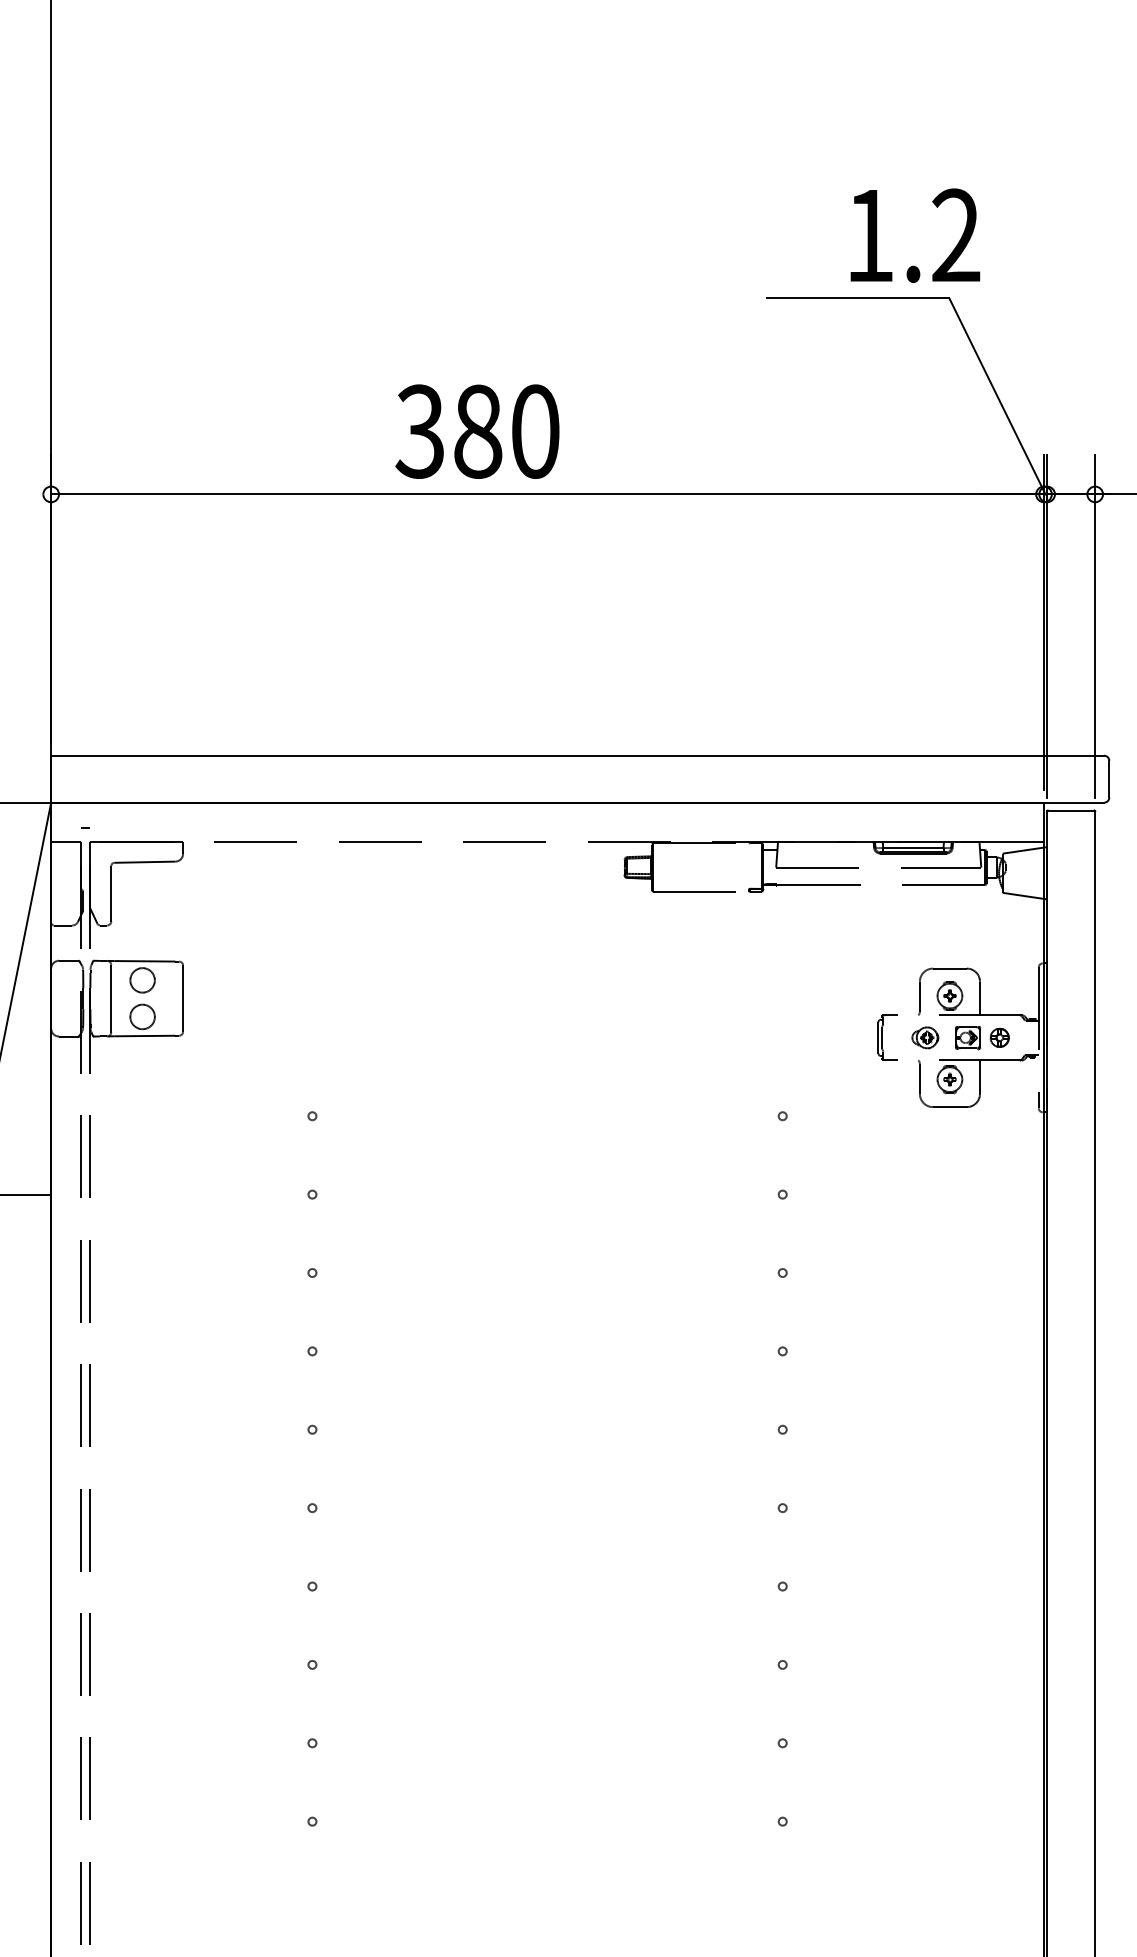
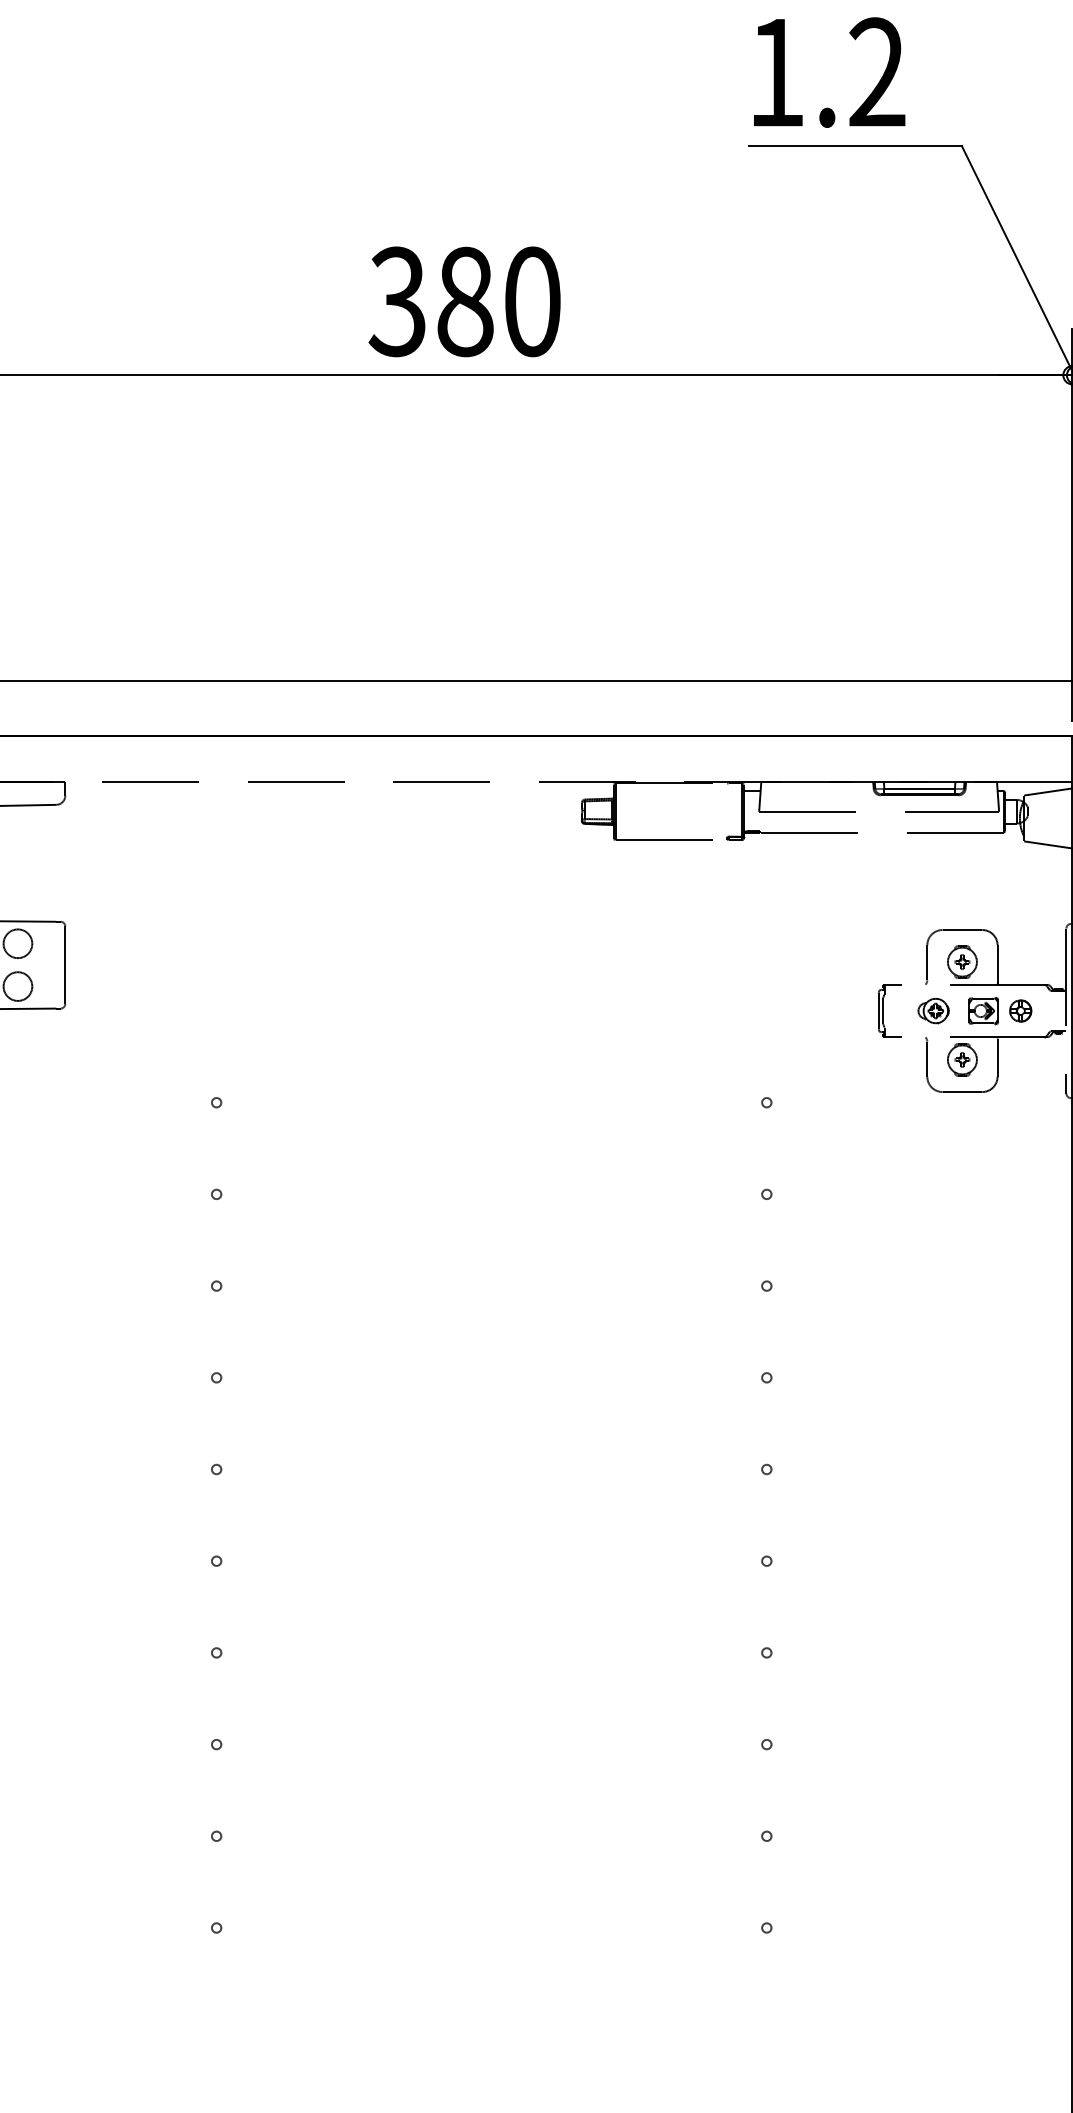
text: (915, 235) -> (829, 72), moved
text: (477, 431) -> (464, 301), moved

